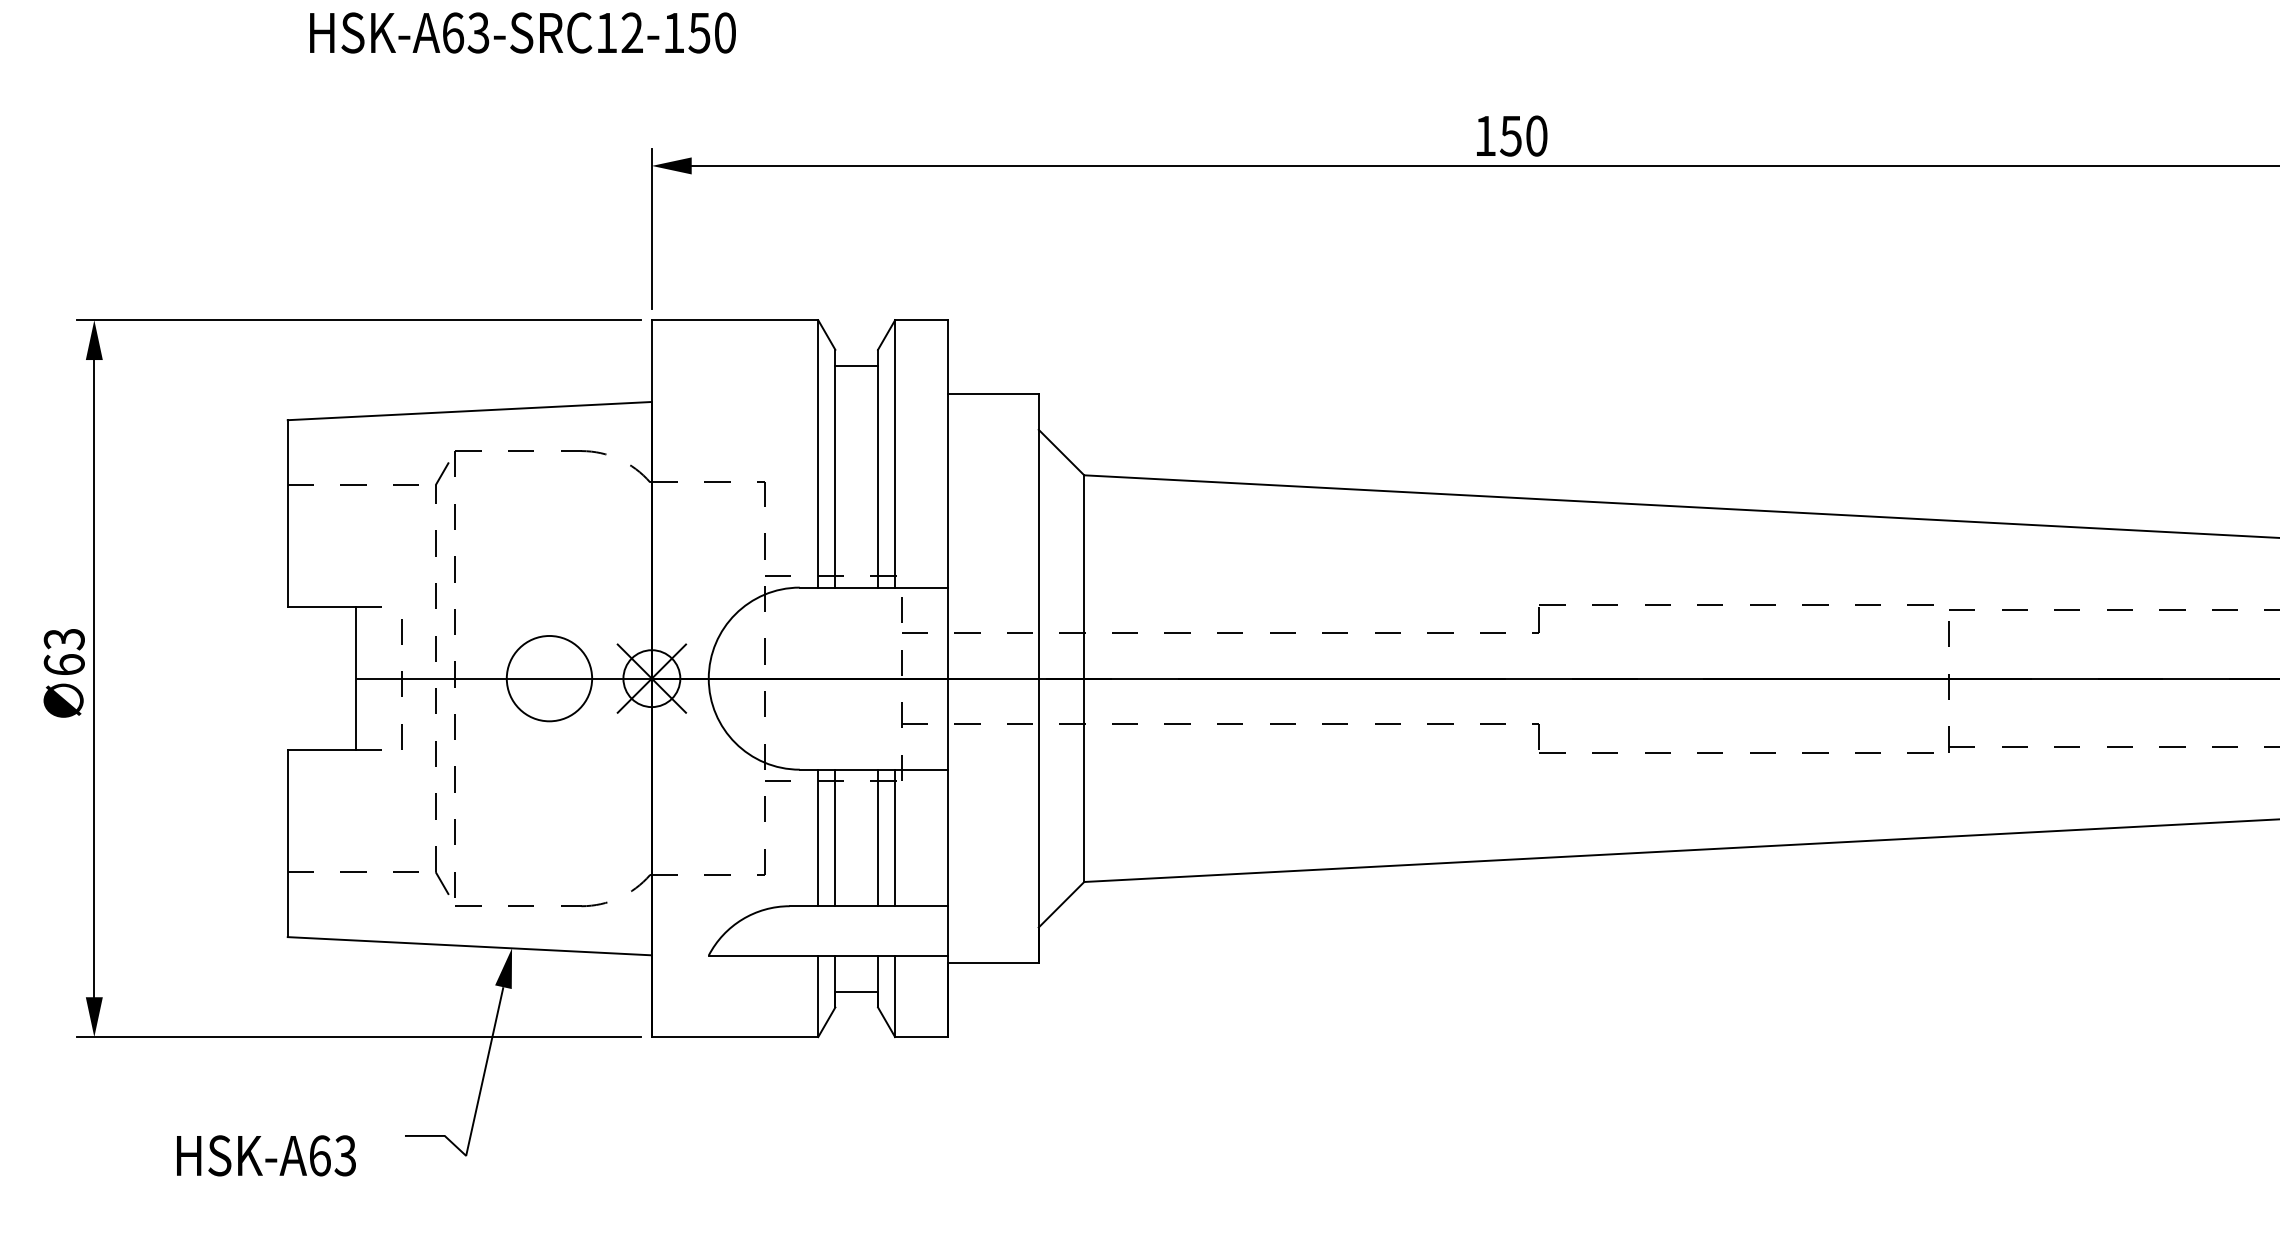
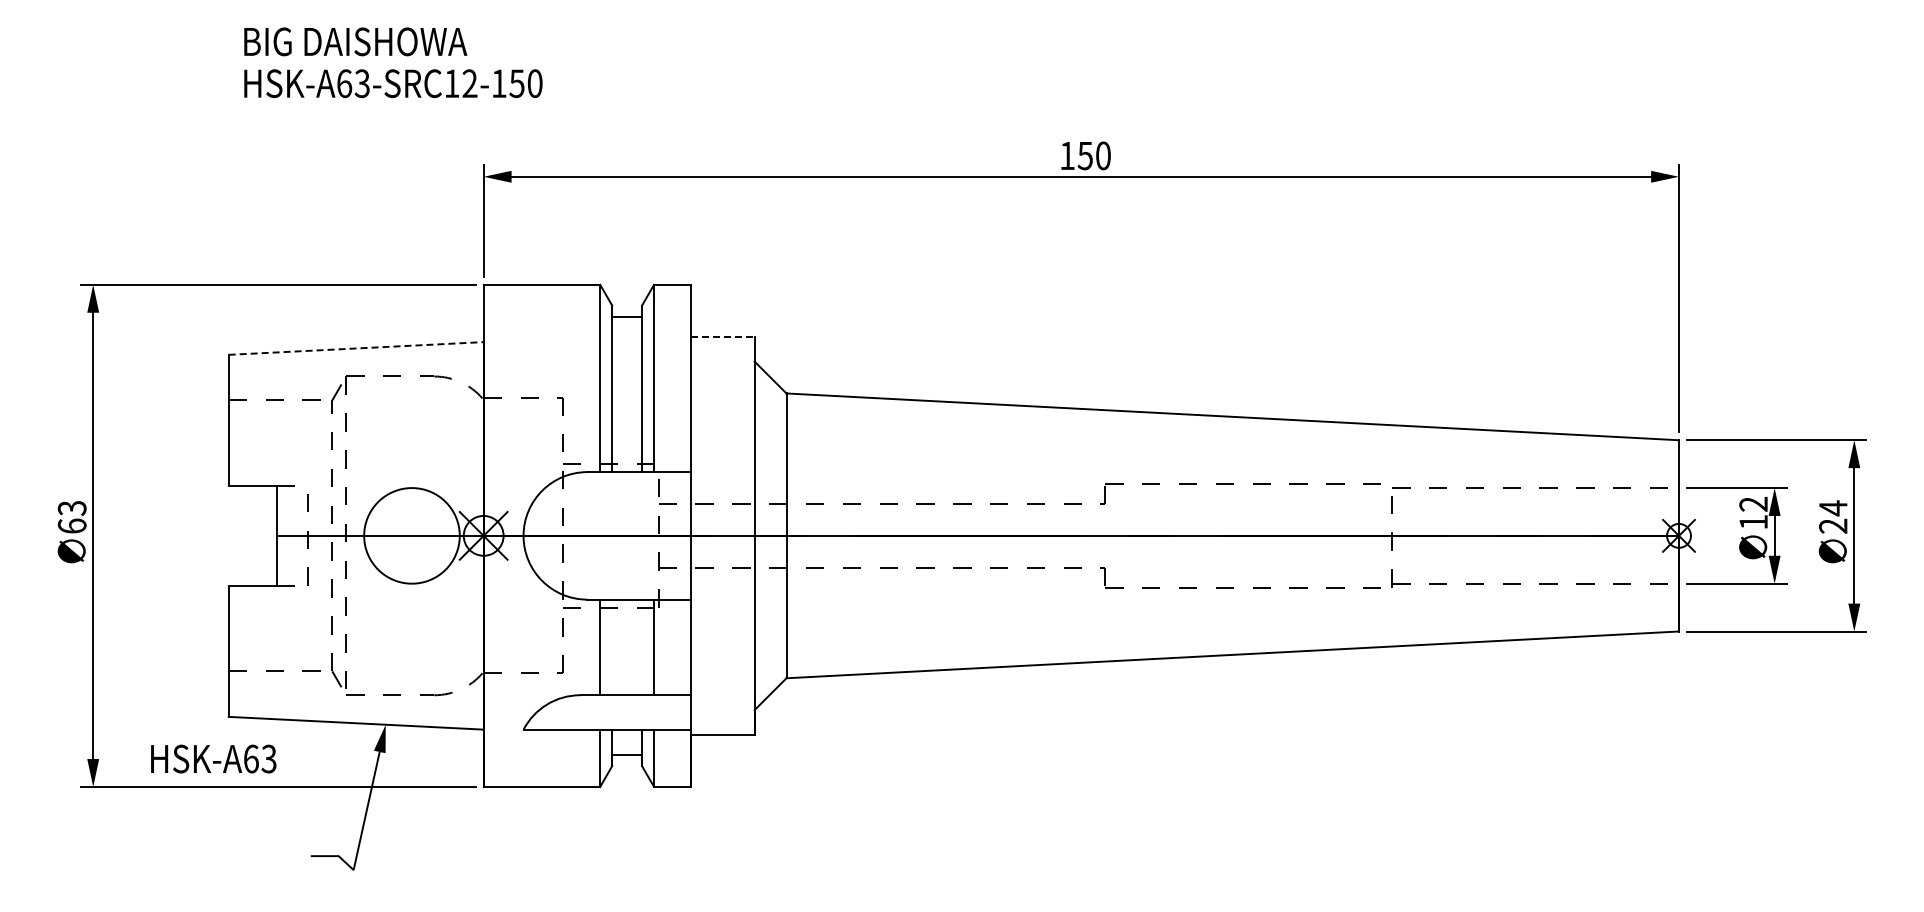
line: (992, 393) -> (722, 336), solid -> dashed
line: (470, 411) -> (356, 348), solid -> dashed
circle: (548, 678) -> (411, 535), size x1.6
line: (835, 838) -> (612, 647), removed
line: (878, 838) -> (642, 647), removed
text: (266, 1155) -> (213, 758), moved

